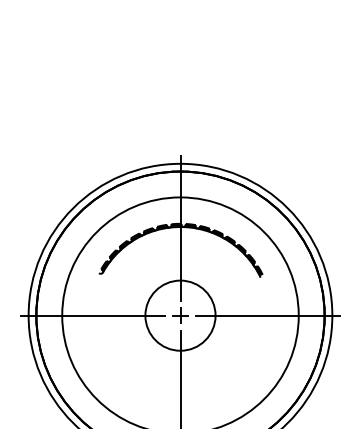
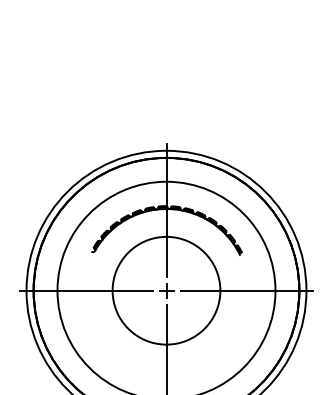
circle: (180, 315) -> (166, 290), size x1.67

